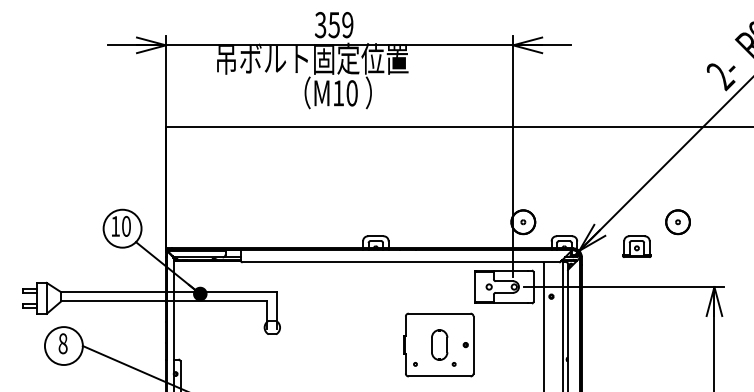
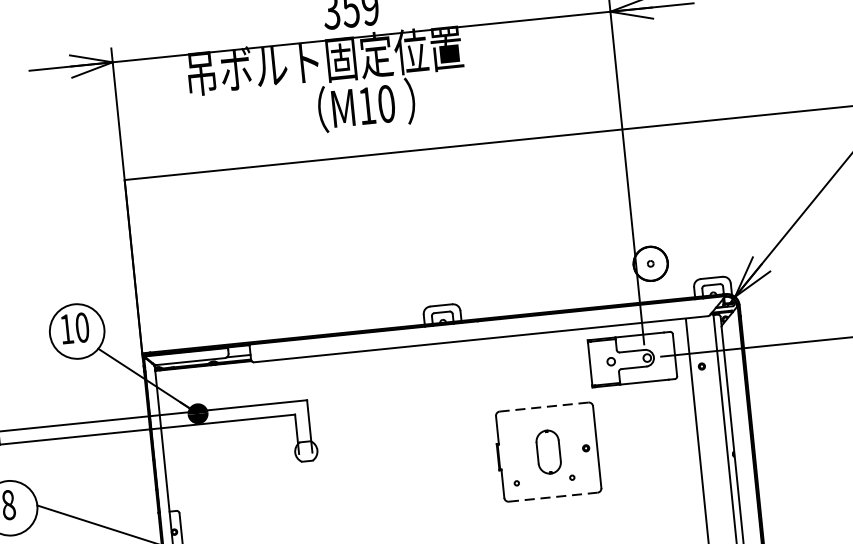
part: (636, 246) -> (816, 282), removed
line: (439, 313) -> (543, 406), solid -> dashed
line: (439, 376) -> (553, 497), solid -> dashed

